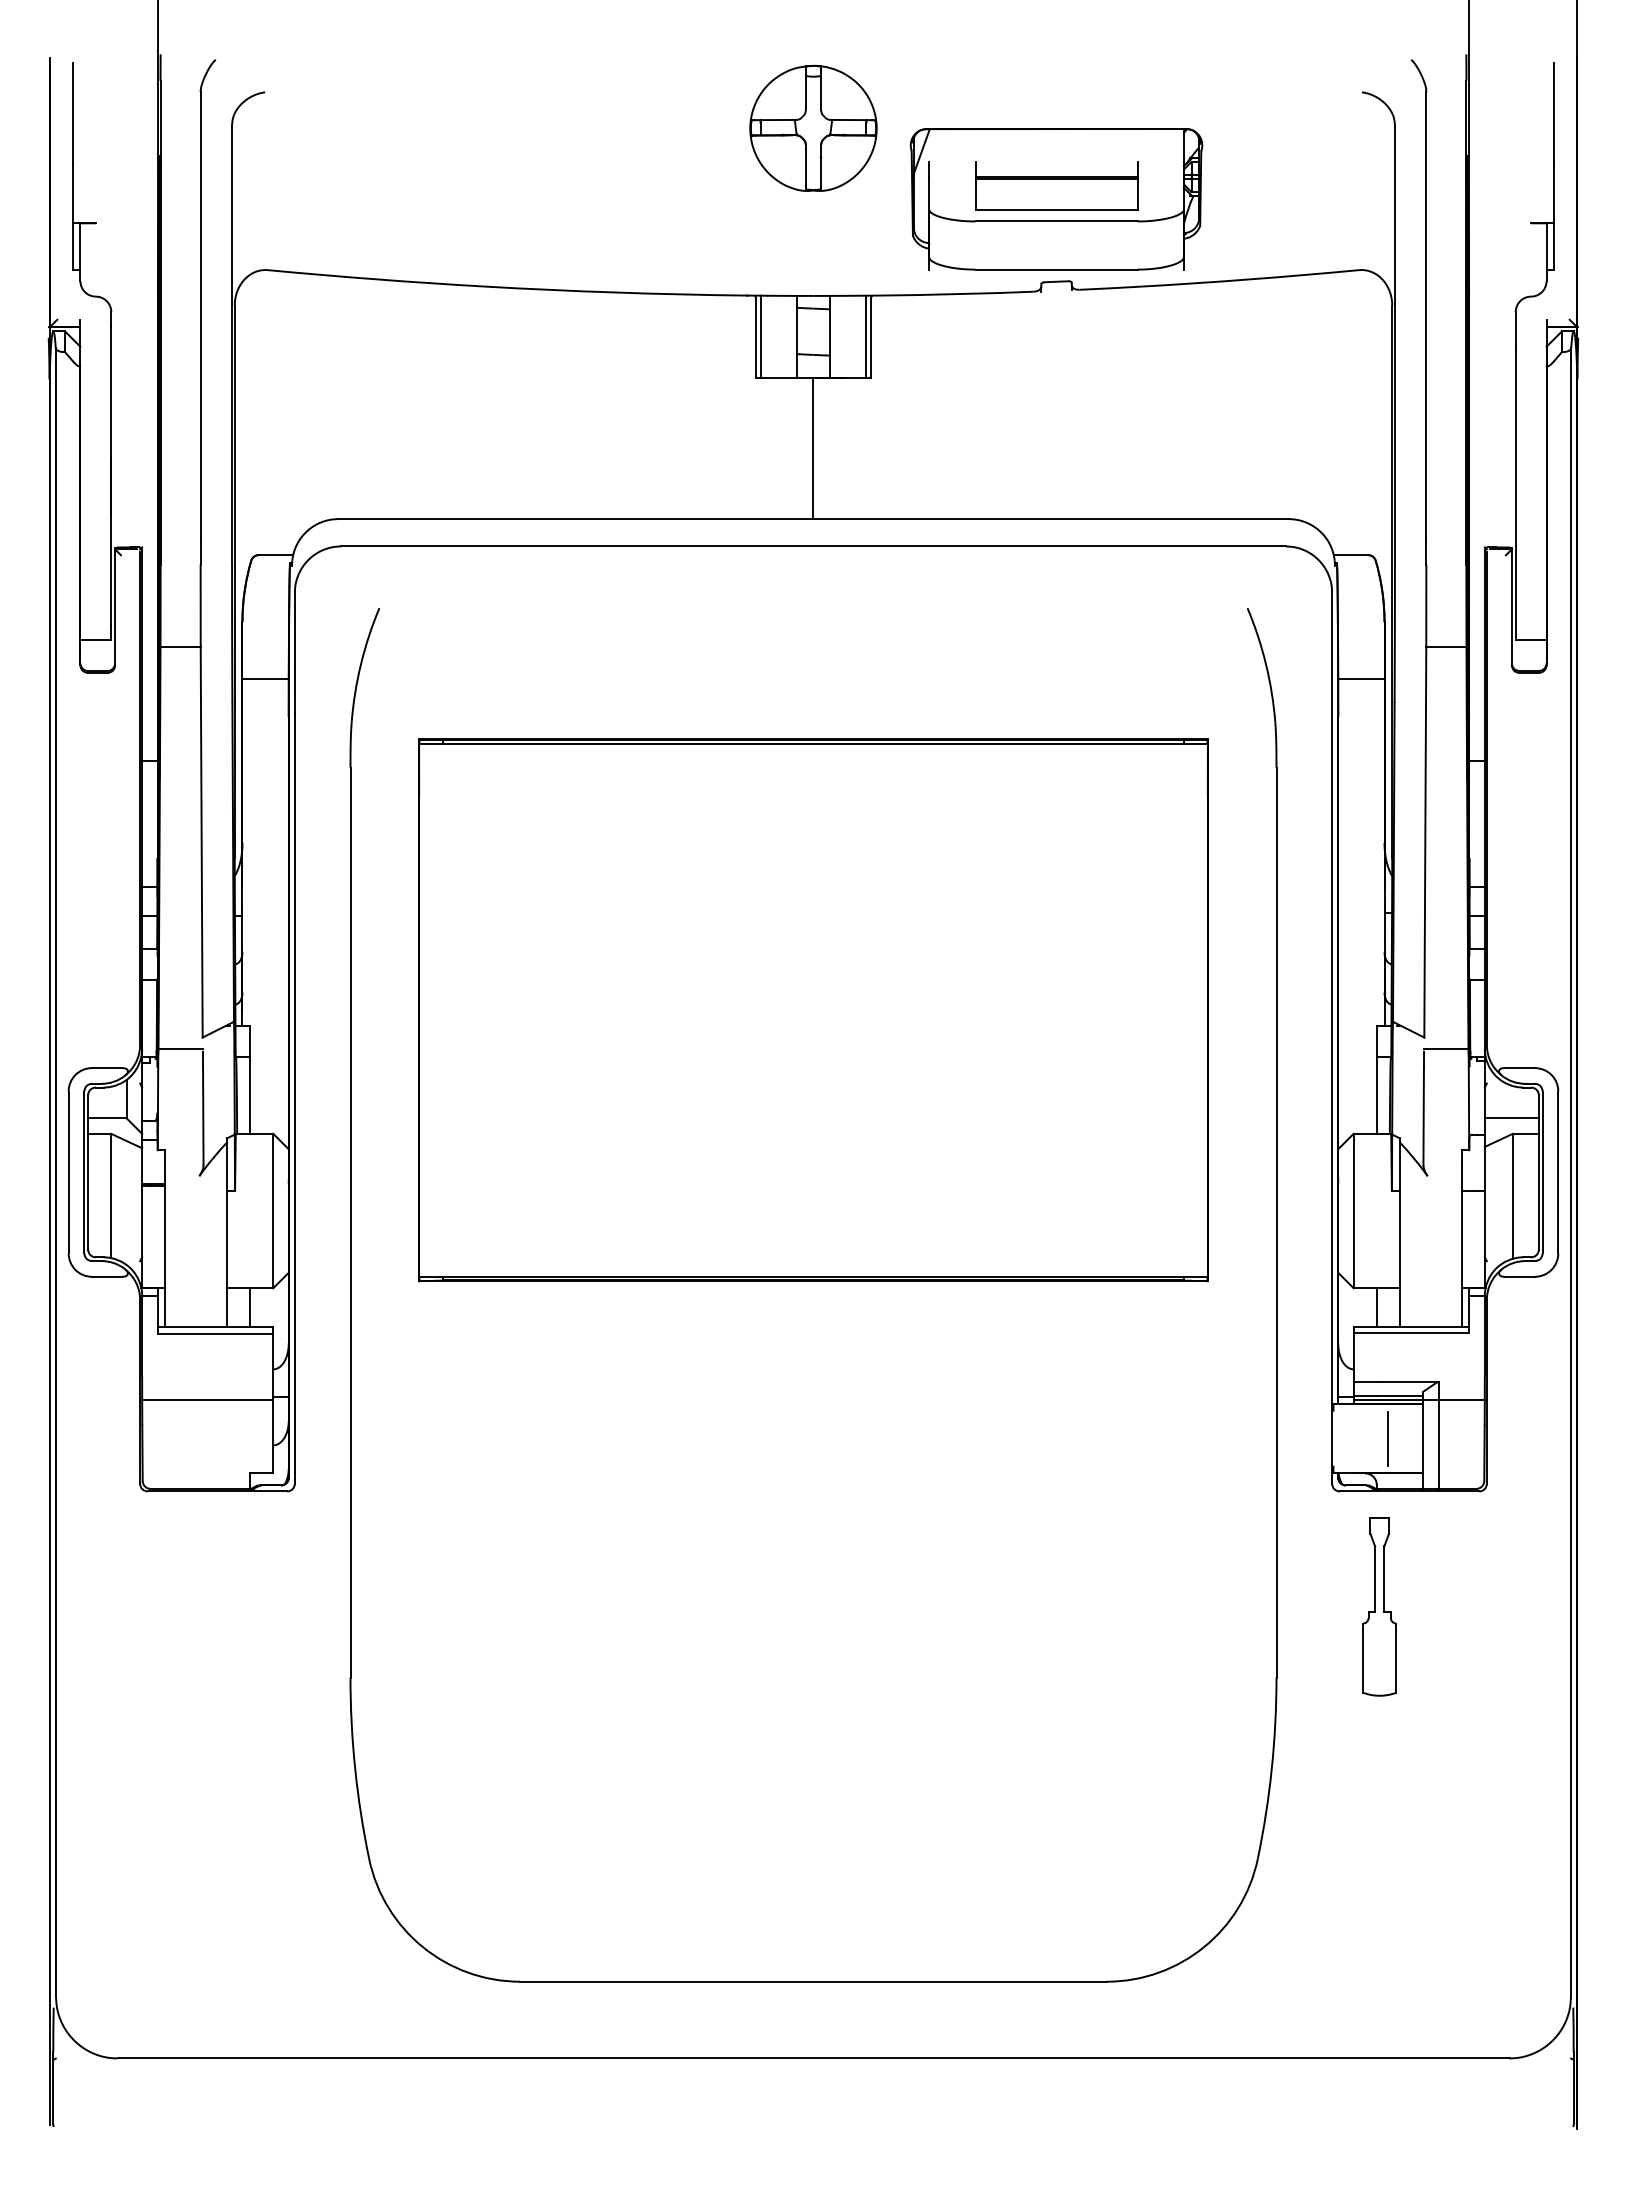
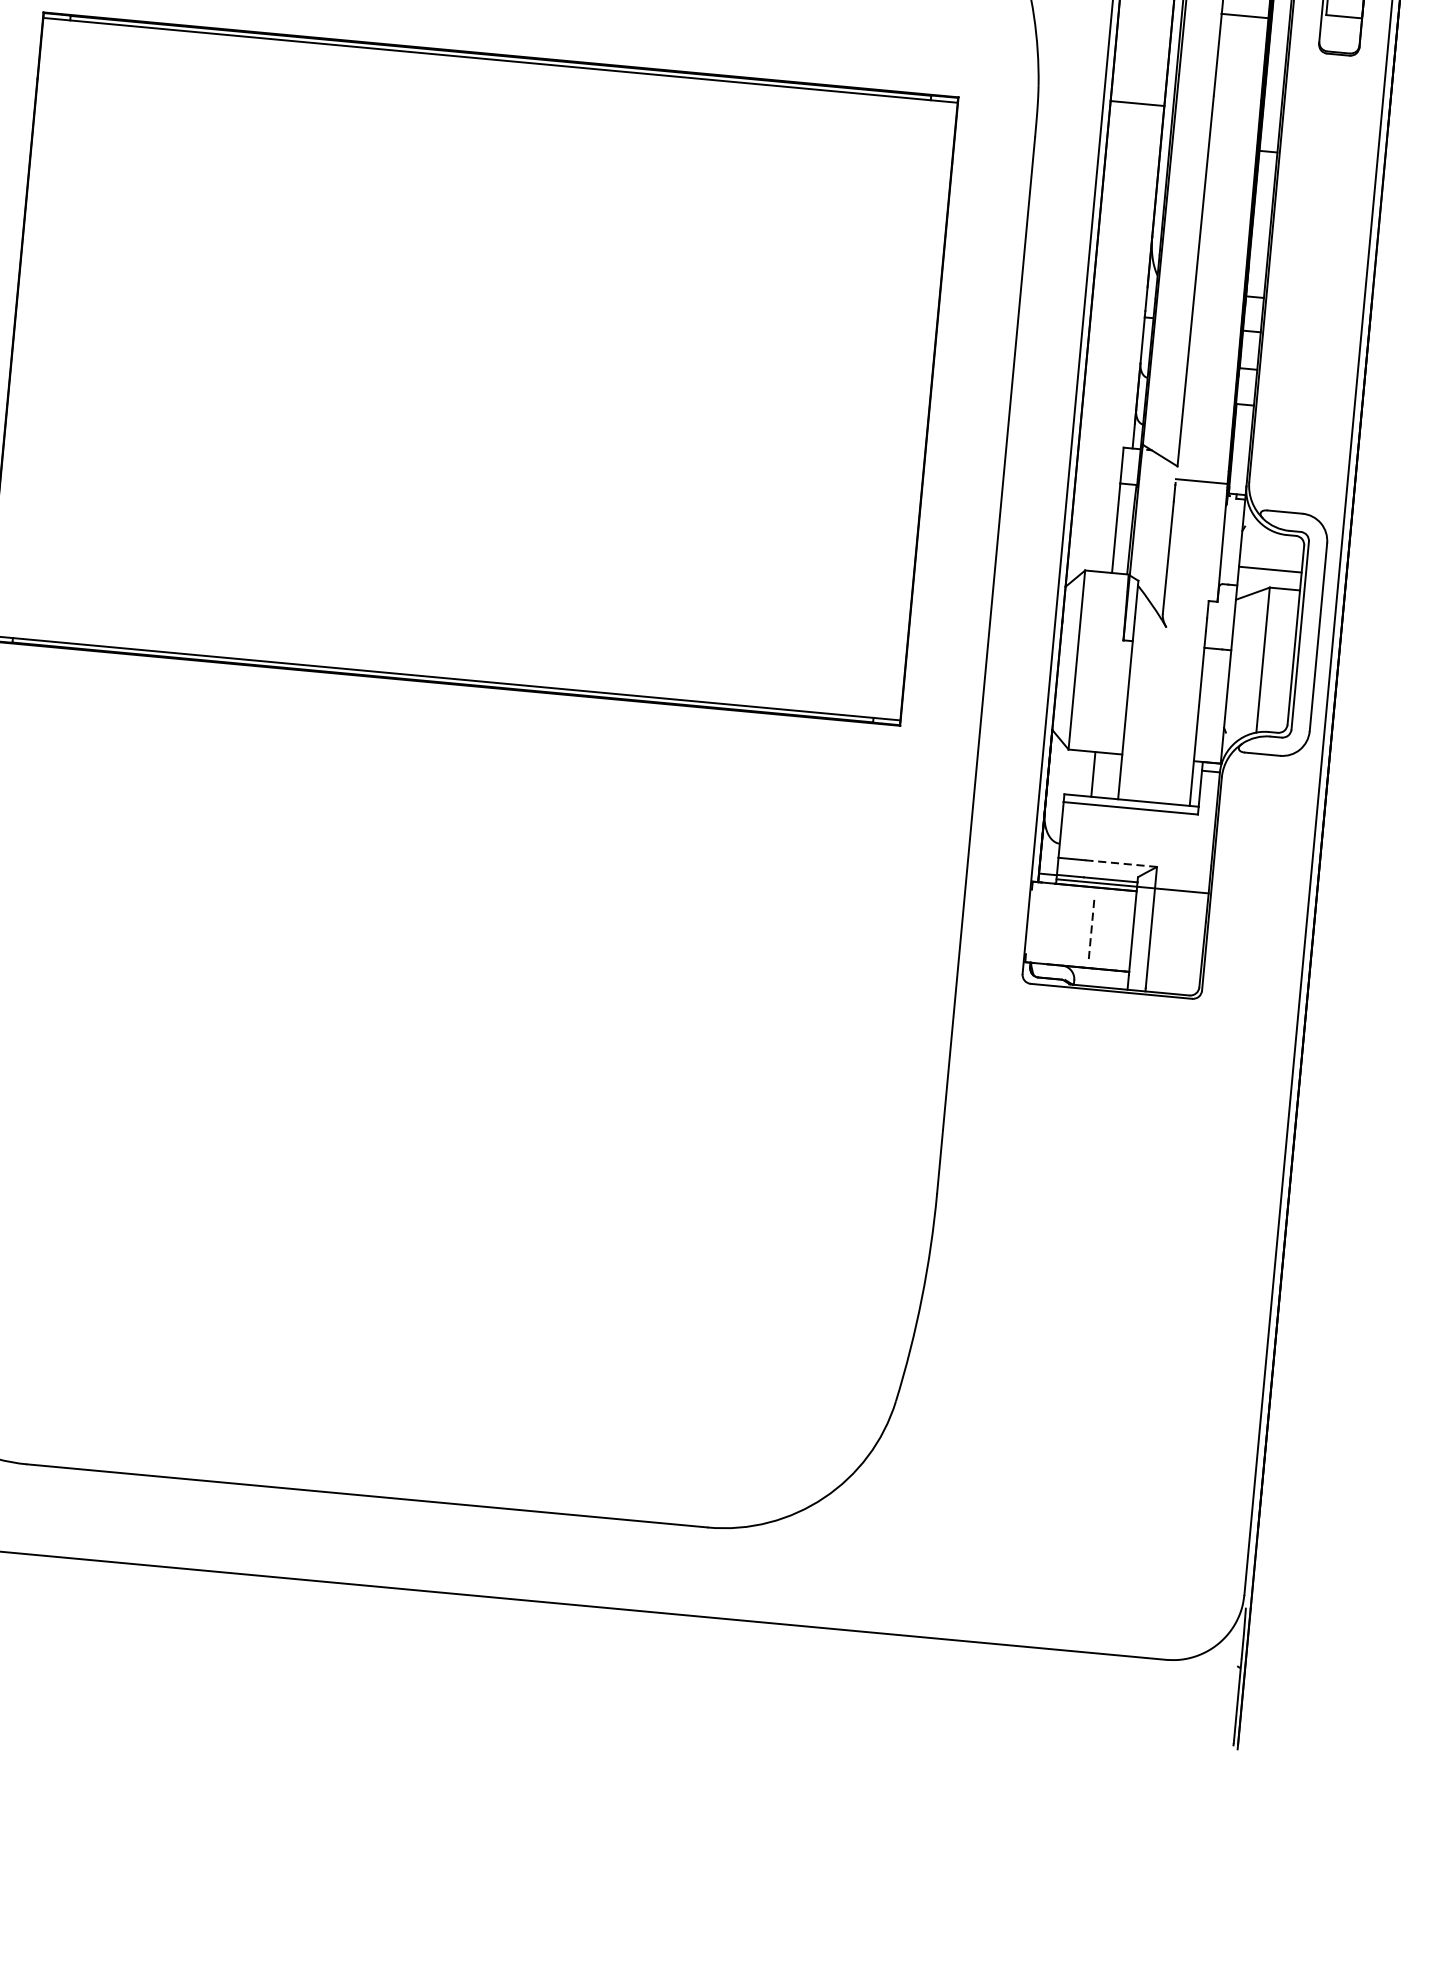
line: (1361, 678) -> (1137, 103), moved
line: (1407, 1381) -> (1121, 863), solid -> dashed
line: (1387, 1438) -> (1091, 927), solid -> dashed
part: (1379, 1606) -> (1064, 1121), removed

